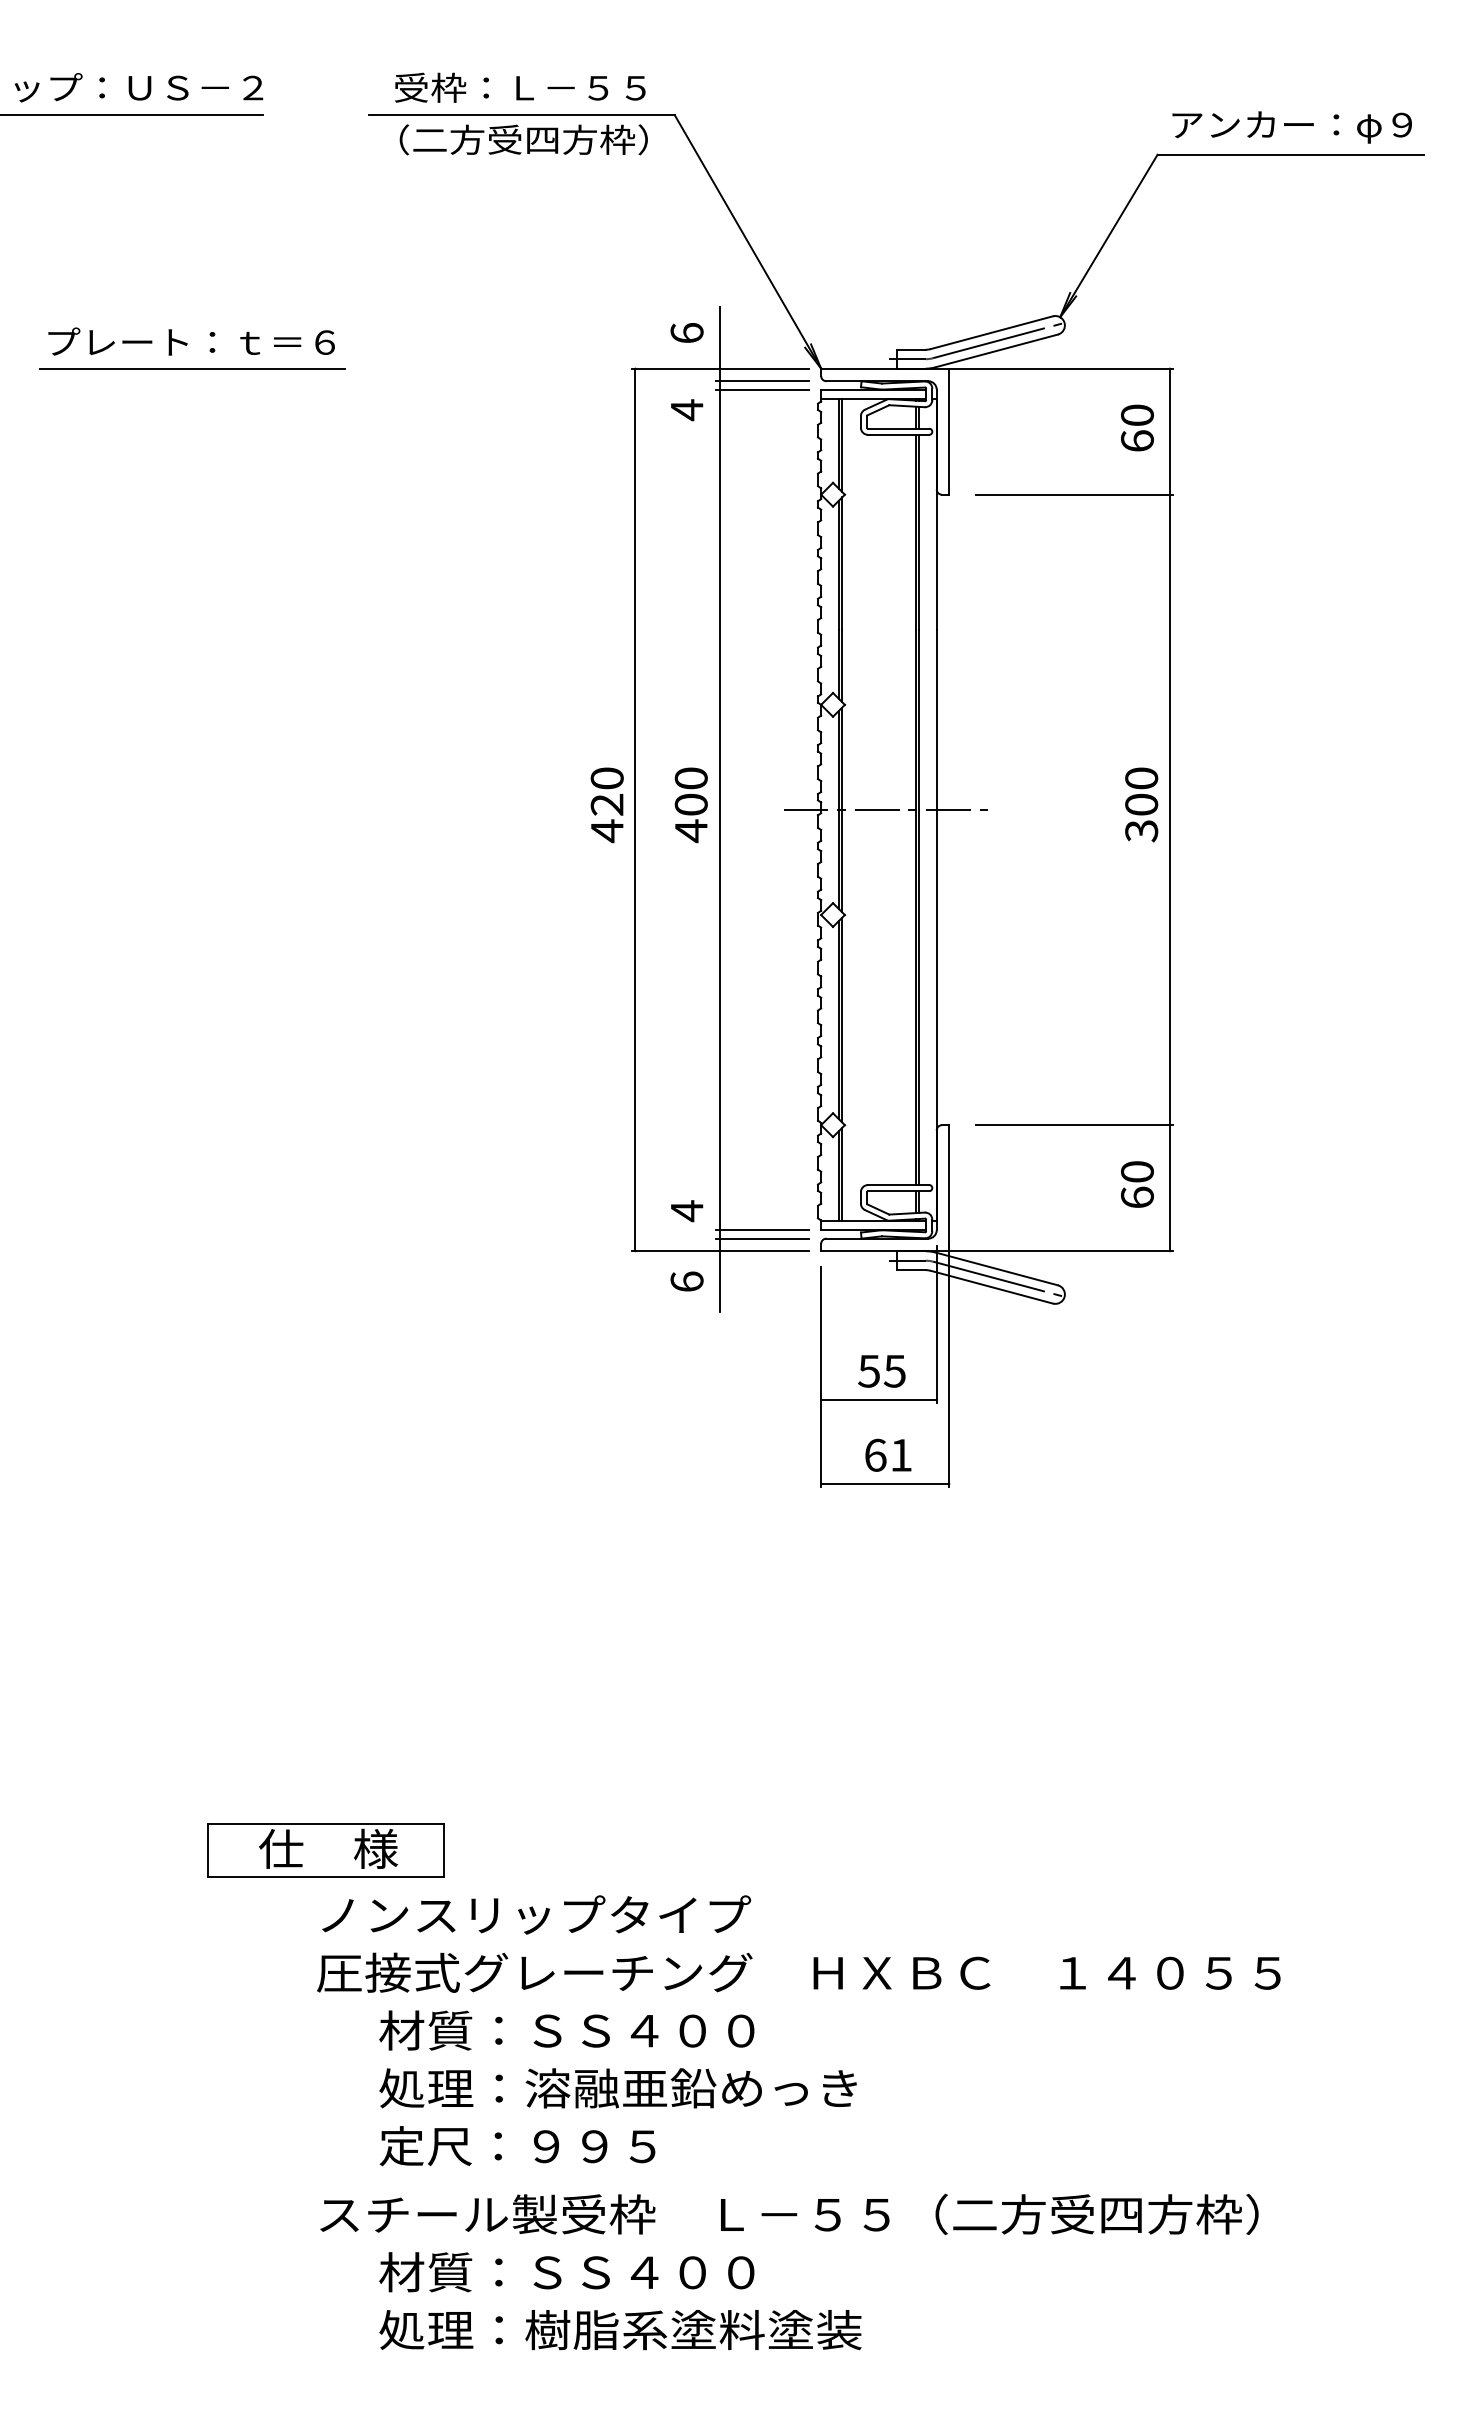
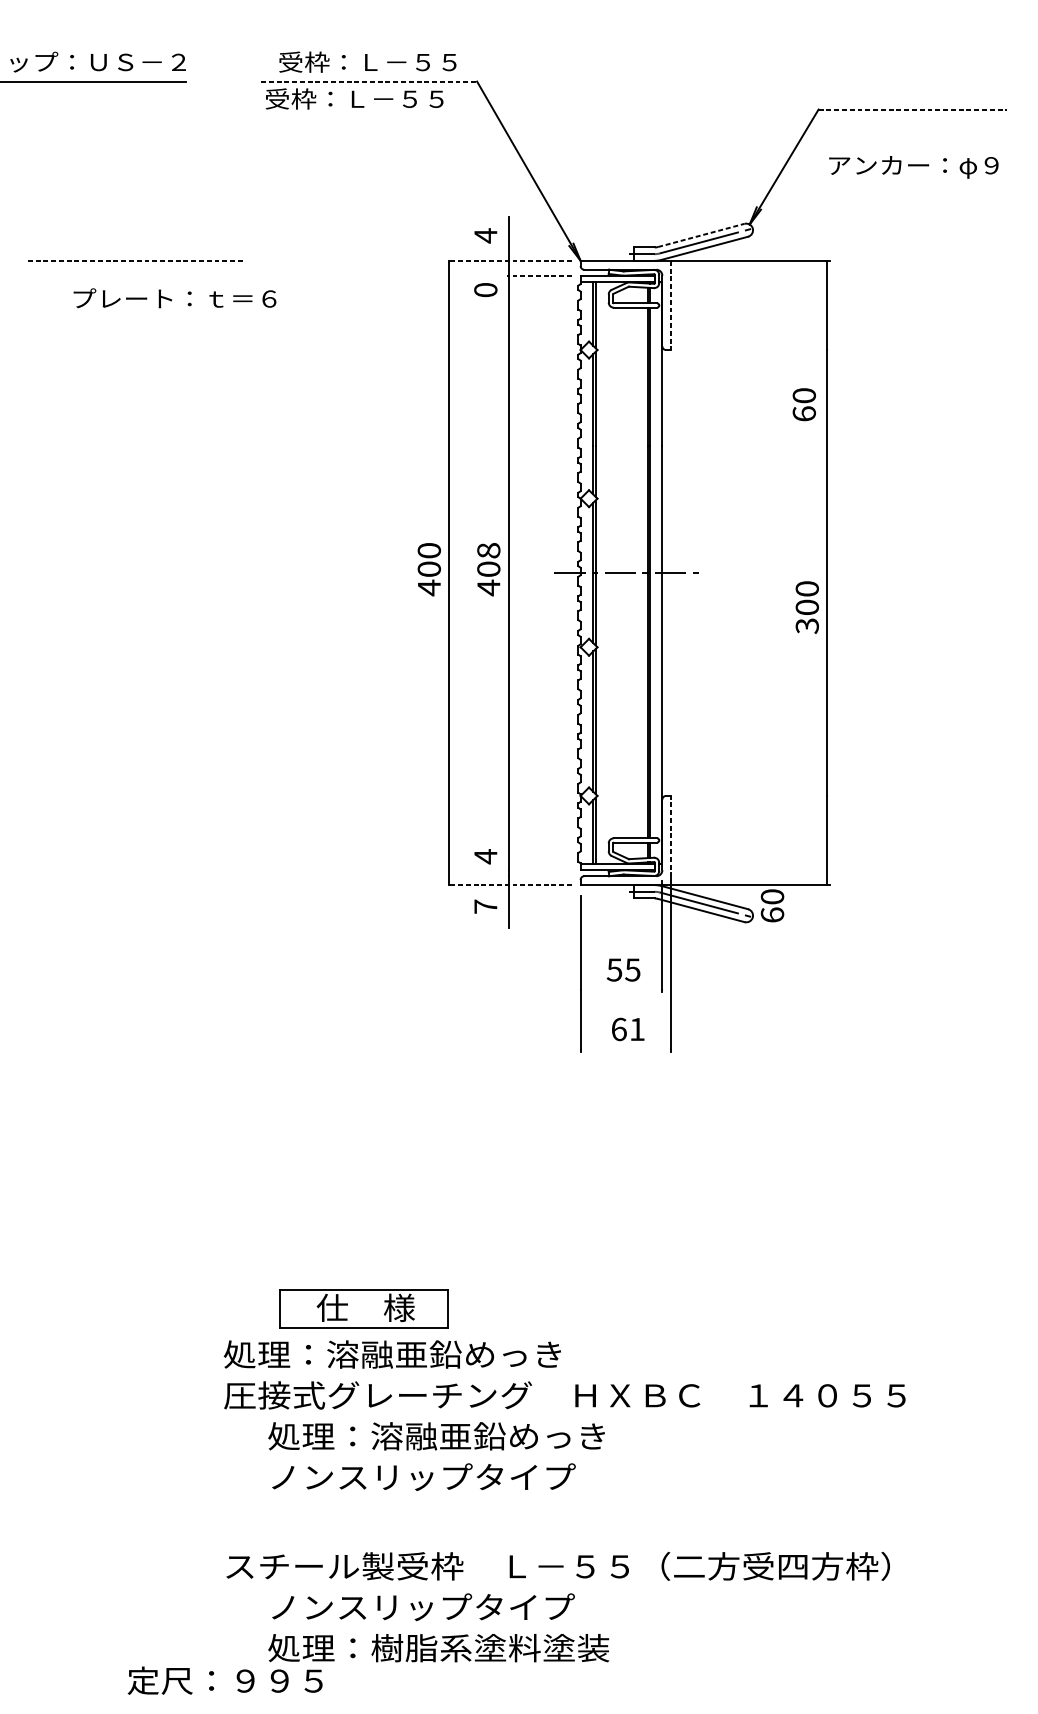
line: (522, 115) -> (369, 81), solid -> dashed
text: (1291, 127) -> (913, 167), moved
text: (511, 139) -> (361, 98), （二方受四方枠） -> 受枠：Ｌ－５５
line: (1291, 154) -> (913, 109), solid -> dashed
line: (992, 332) -> (701, 235), solid -> dashed
text: (686, 333) -> (485, 235), 6 -> 4
text: (191, 341) -> (174, 298), moved
line: (192, 368) -> (135, 260), solid -> dashed
line: (720, 368) -> (509, 260), solid -> dashed
line: (762, 381) -> (539, 269), removed
line: (762, 389) -> (539, 275), solid -> dashed
text: (686, 410) -> (485, 290), 4 -> 0
text: (1137, 427) -> (804, 404), moved
line: (949, 432) -> (671, 306), solid -> dashed
line: (1074, 494) -> (759, 349), removed
text: (690, 778) -> (488, 550), 400 -> 408
text: (606, 804) -> (428, 569), 420 -> 400
text: (1141, 804) -> (807, 607), moved
line: (1074, 1125) -> (759, 796), removed
text: (1137, 1184) -> (772, 905), moved
line: (949, 1187) -> (671, 840), solid -> dashed
line: (762, 1230) -> (539, 870), removed
line: (762, 1238) -> (539, 876), removed
line: (720, 1251) -> (509, 885), solid -> dashed
text: (686, 1281) -> (485, 906), 6 -> 7
line: (878, 1399) -> (621, 989), removed
line: (885, 1483) -> (626, 1049), removed
part: (325, 1850) -> (363, 1308), moved
text: (554, 1914) -> (392, 1354), ノンスリップタイプ -> 処理：溶融亜鉛めっき
text: (617, 2030) -> (436, 1436), 材質：ＳＳ４００ -> 処理：溶融亜鉛めっき
text: (617, 2088) -> (436, 1477), 処理：溶融亜鉛めっき -> ノンスリップタイプ
text: (517, 2146) -> (225, 1681), moved
text: (596, 2272) -> (421, 1607), 材質：ＳＳ４００ -> ノンスリップタイプ

